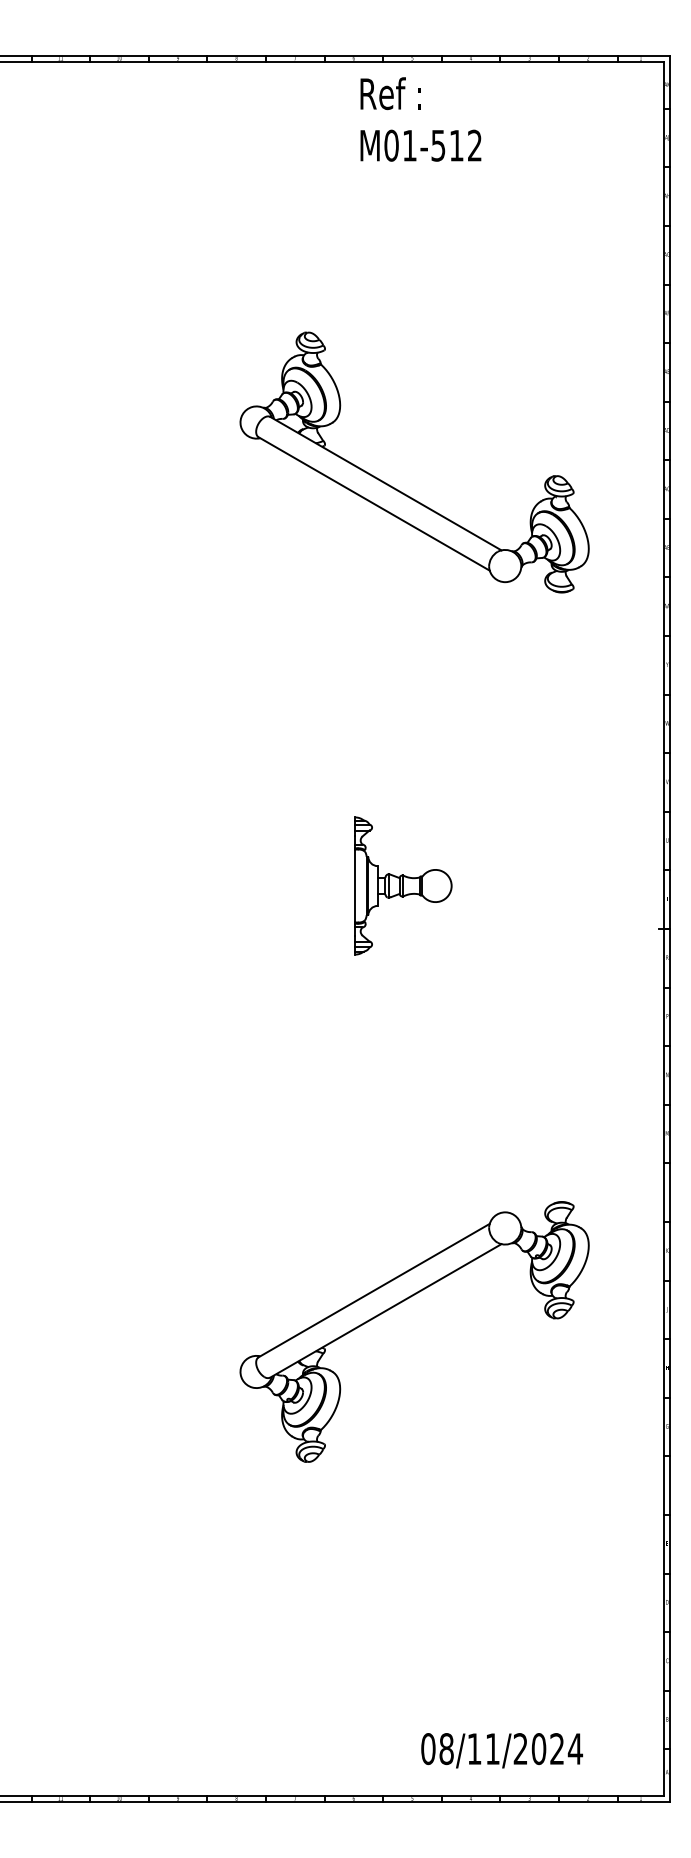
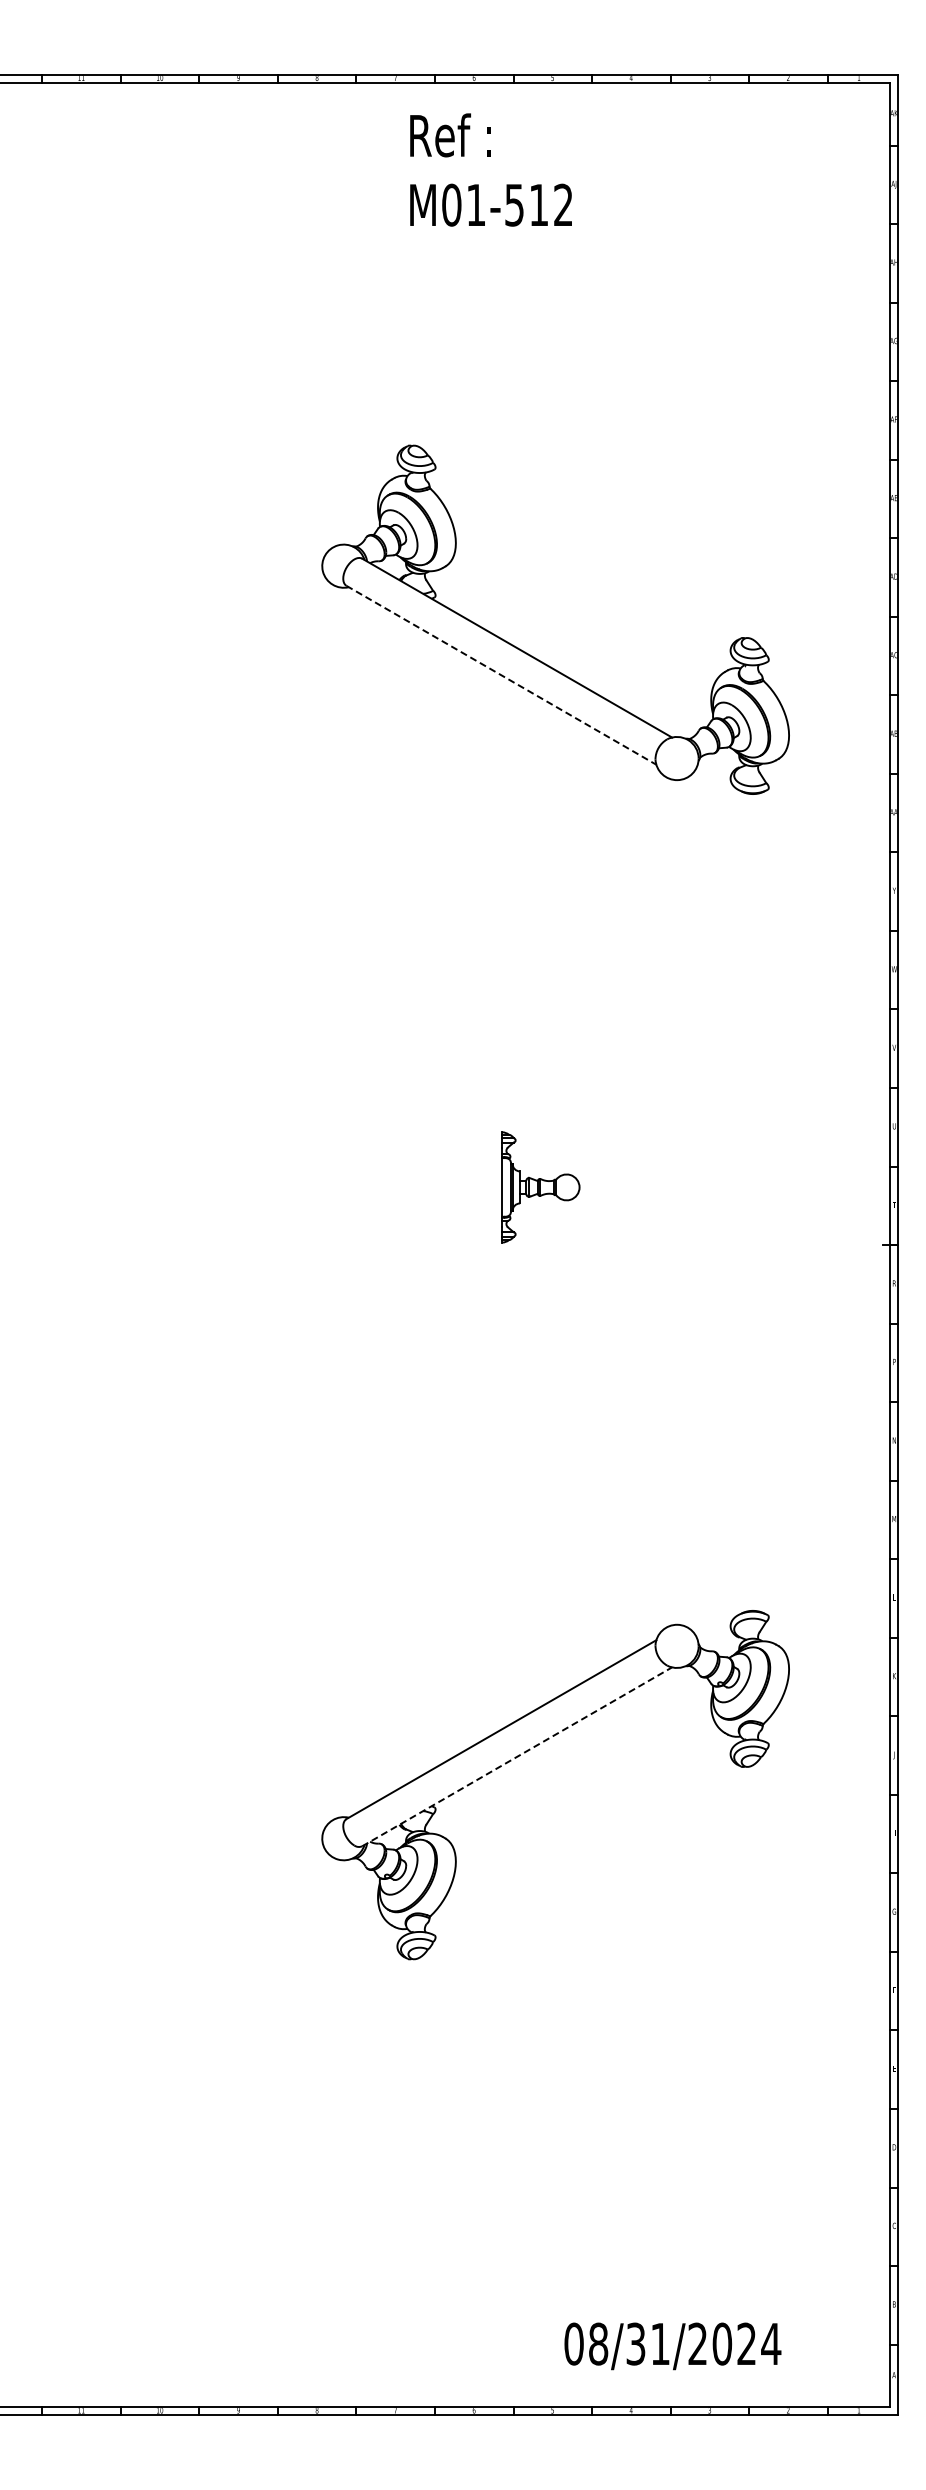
text: (420, 119) -> (490, 169), moved
line: (374, 504) -> (501, 675), solid -> dashed
part: (403, 886) -> (540, 1187), size x0.6
line: (386, 1310) -> (517, 1756), solid -> dashed
text: (474, 1748) -> (635, 2343), 08/11/2024 -> 08/31/2024

